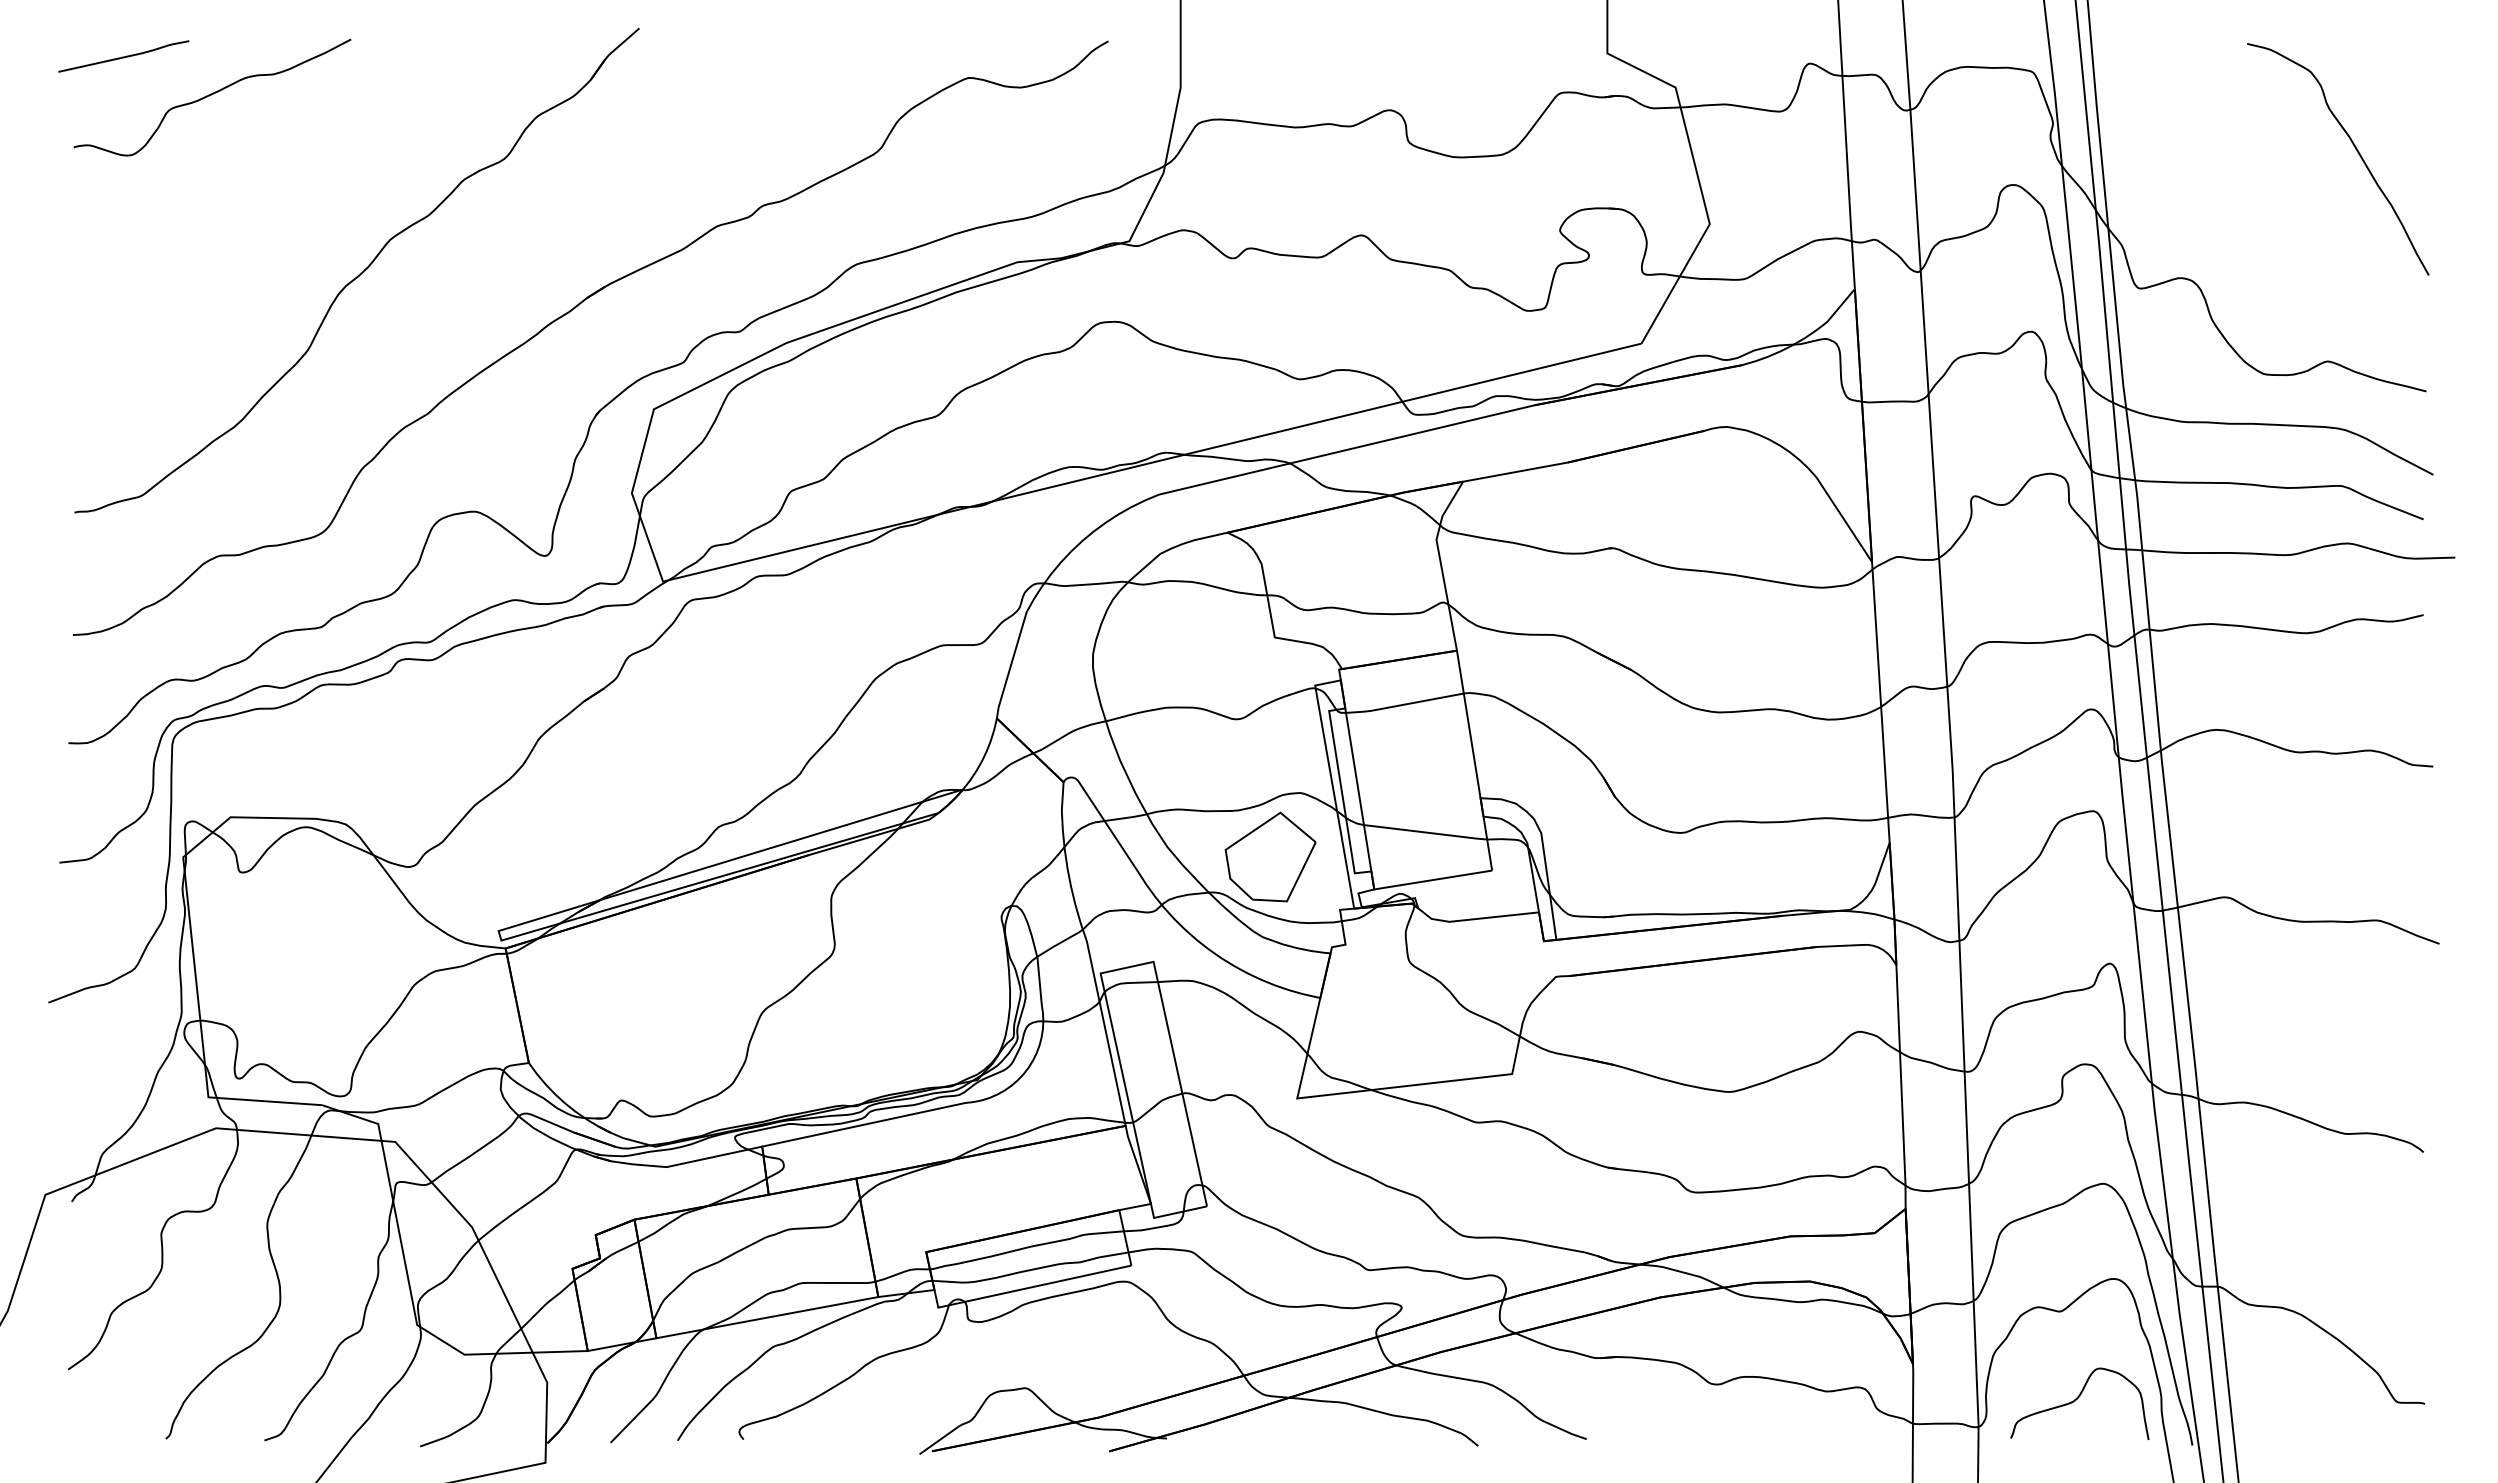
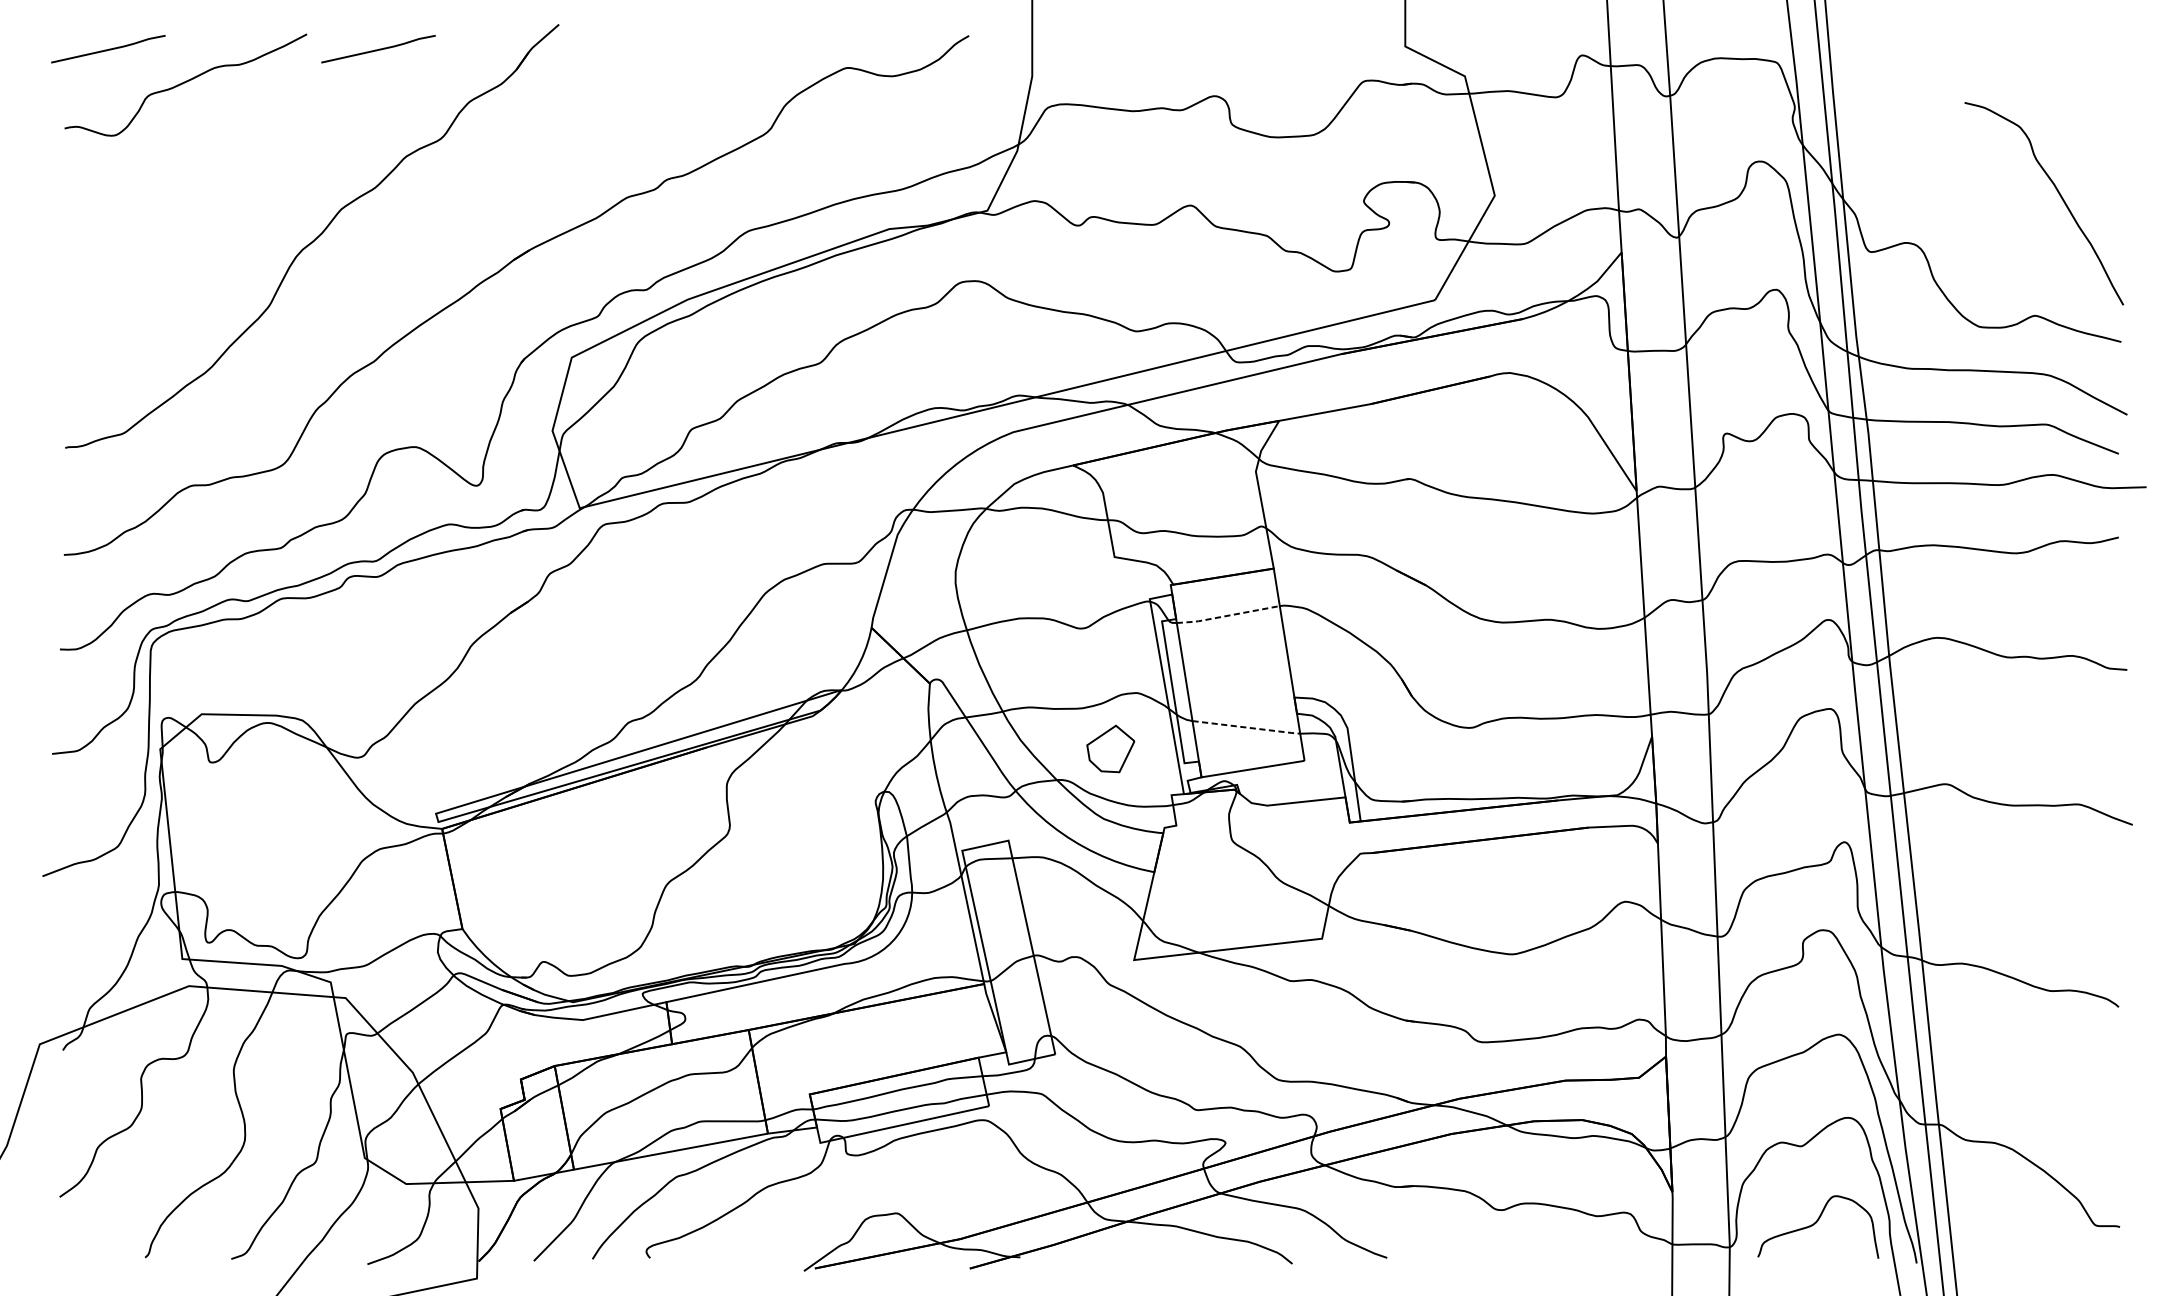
line: (432, 56) -> (378, 49), added
curve: (2356, 151) -> (2060, 196), moved
line: (1404, 704) -> (1227, 615), solid -> dashed
line: (1426, 832) -> (1247, 727), solid -> dashed
part: (1270, 856) -> (1110, 748), size x0.6

